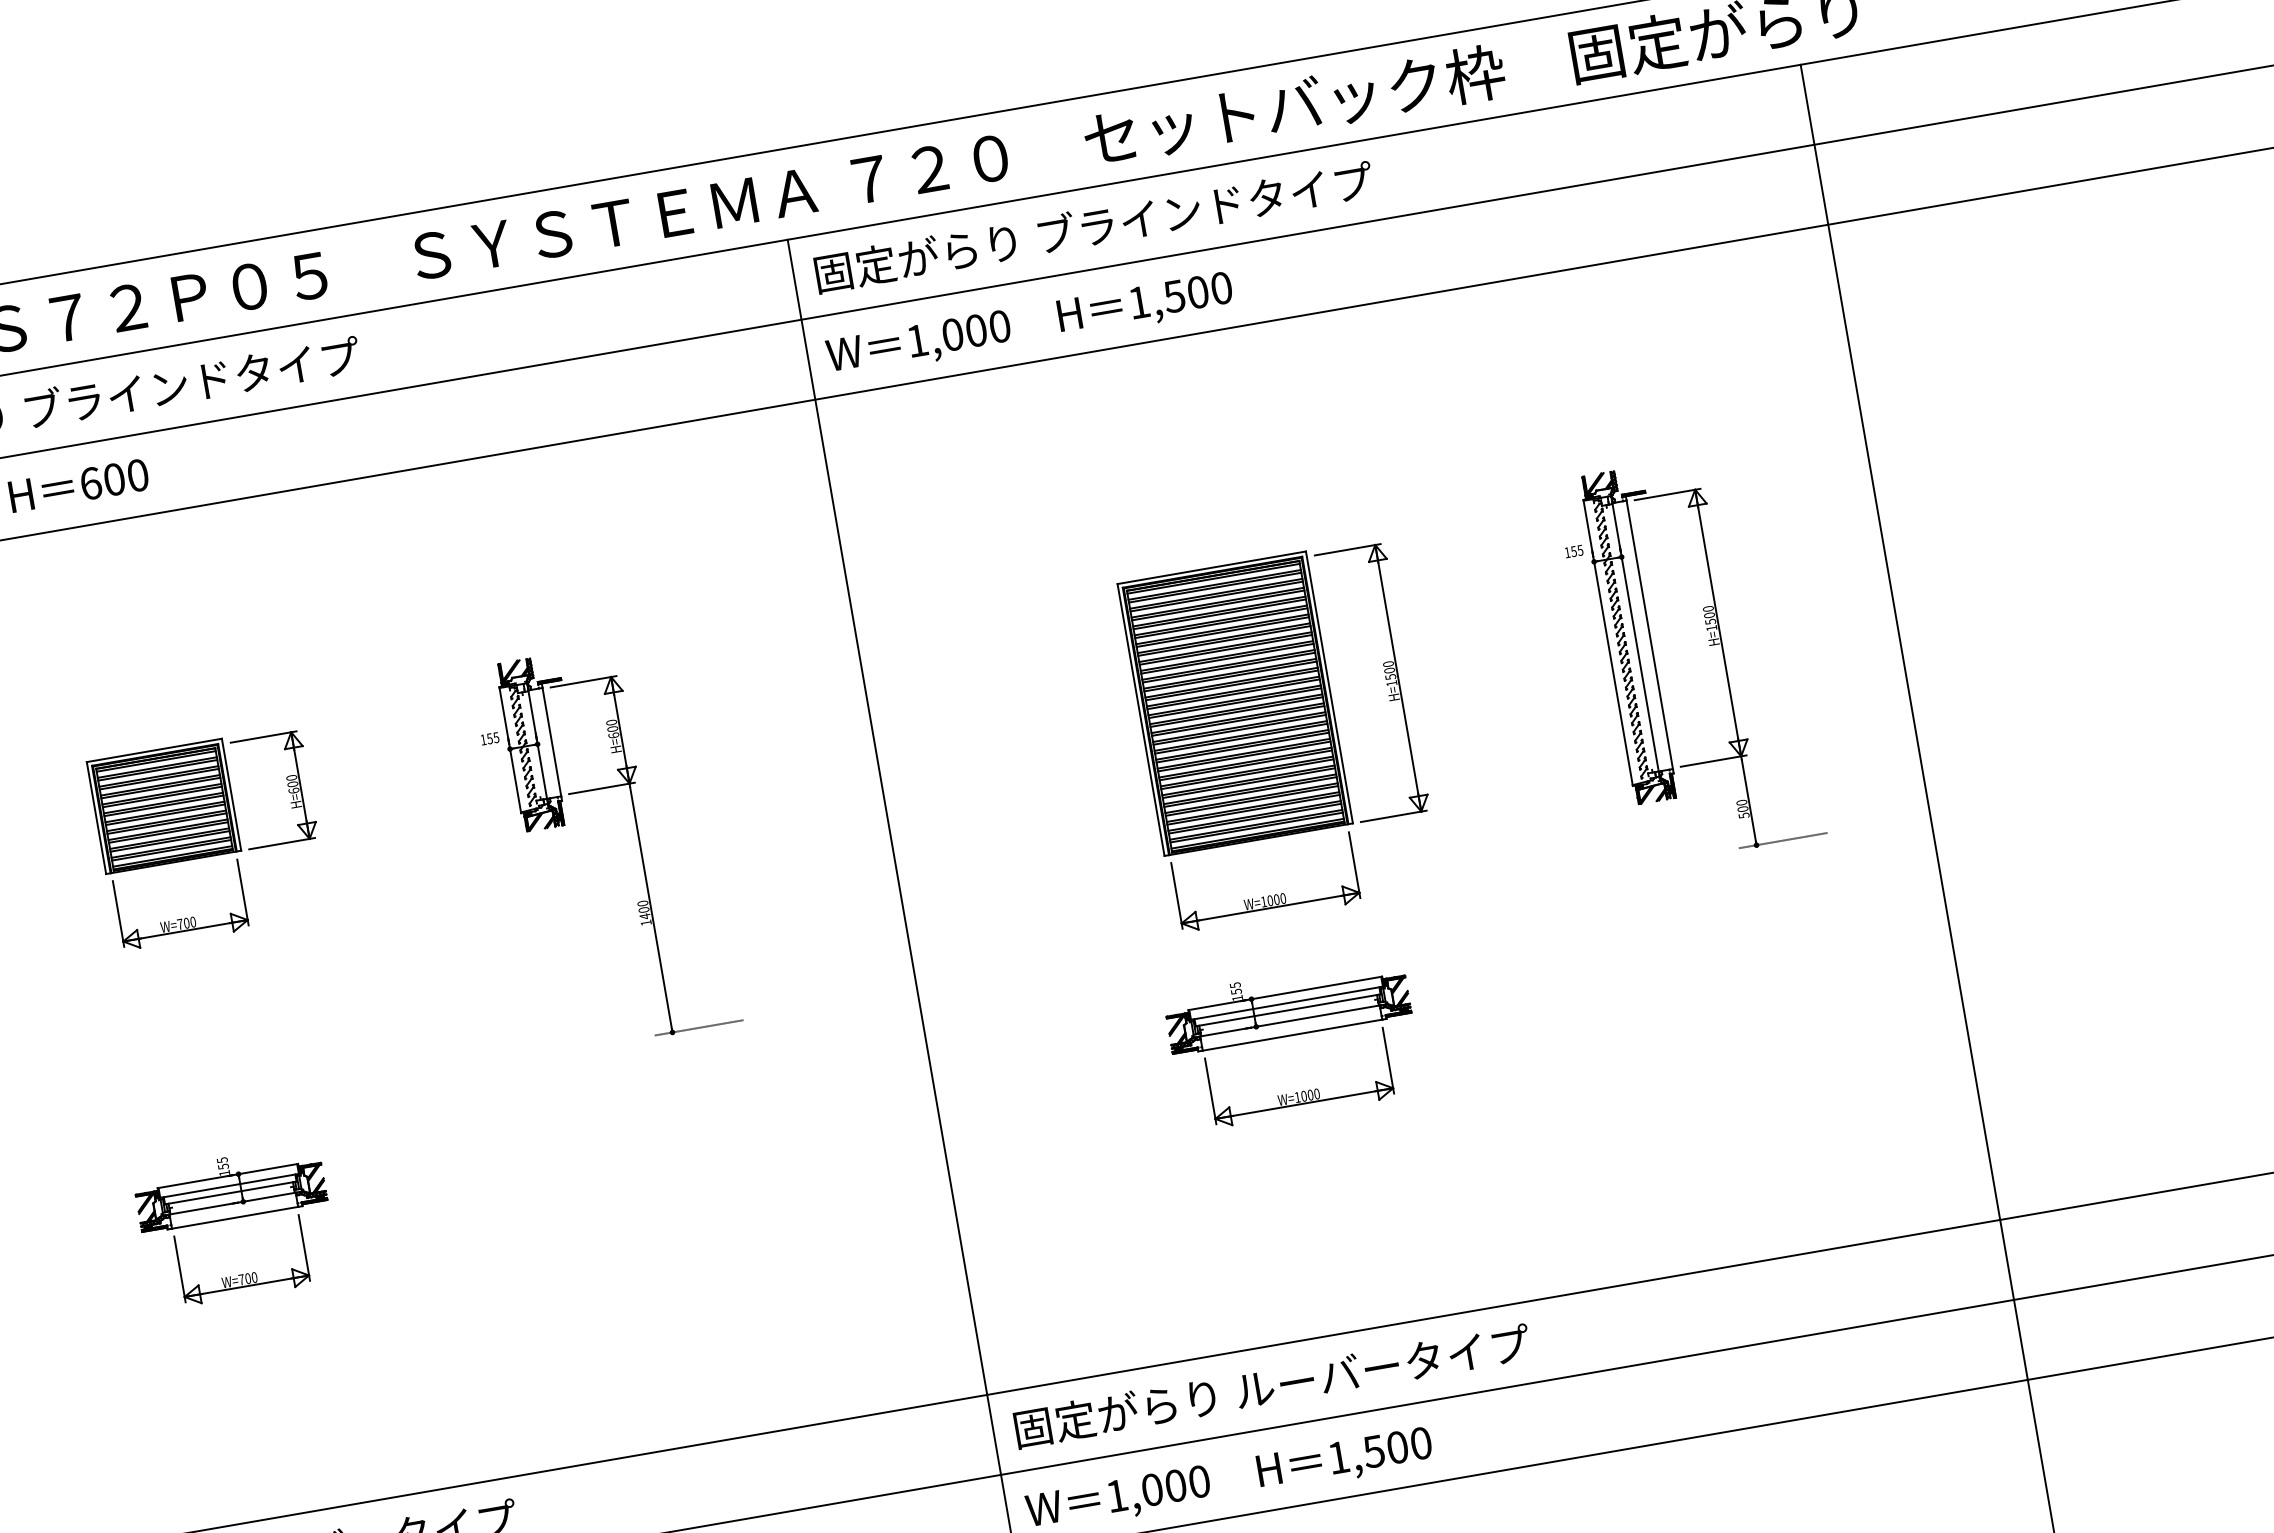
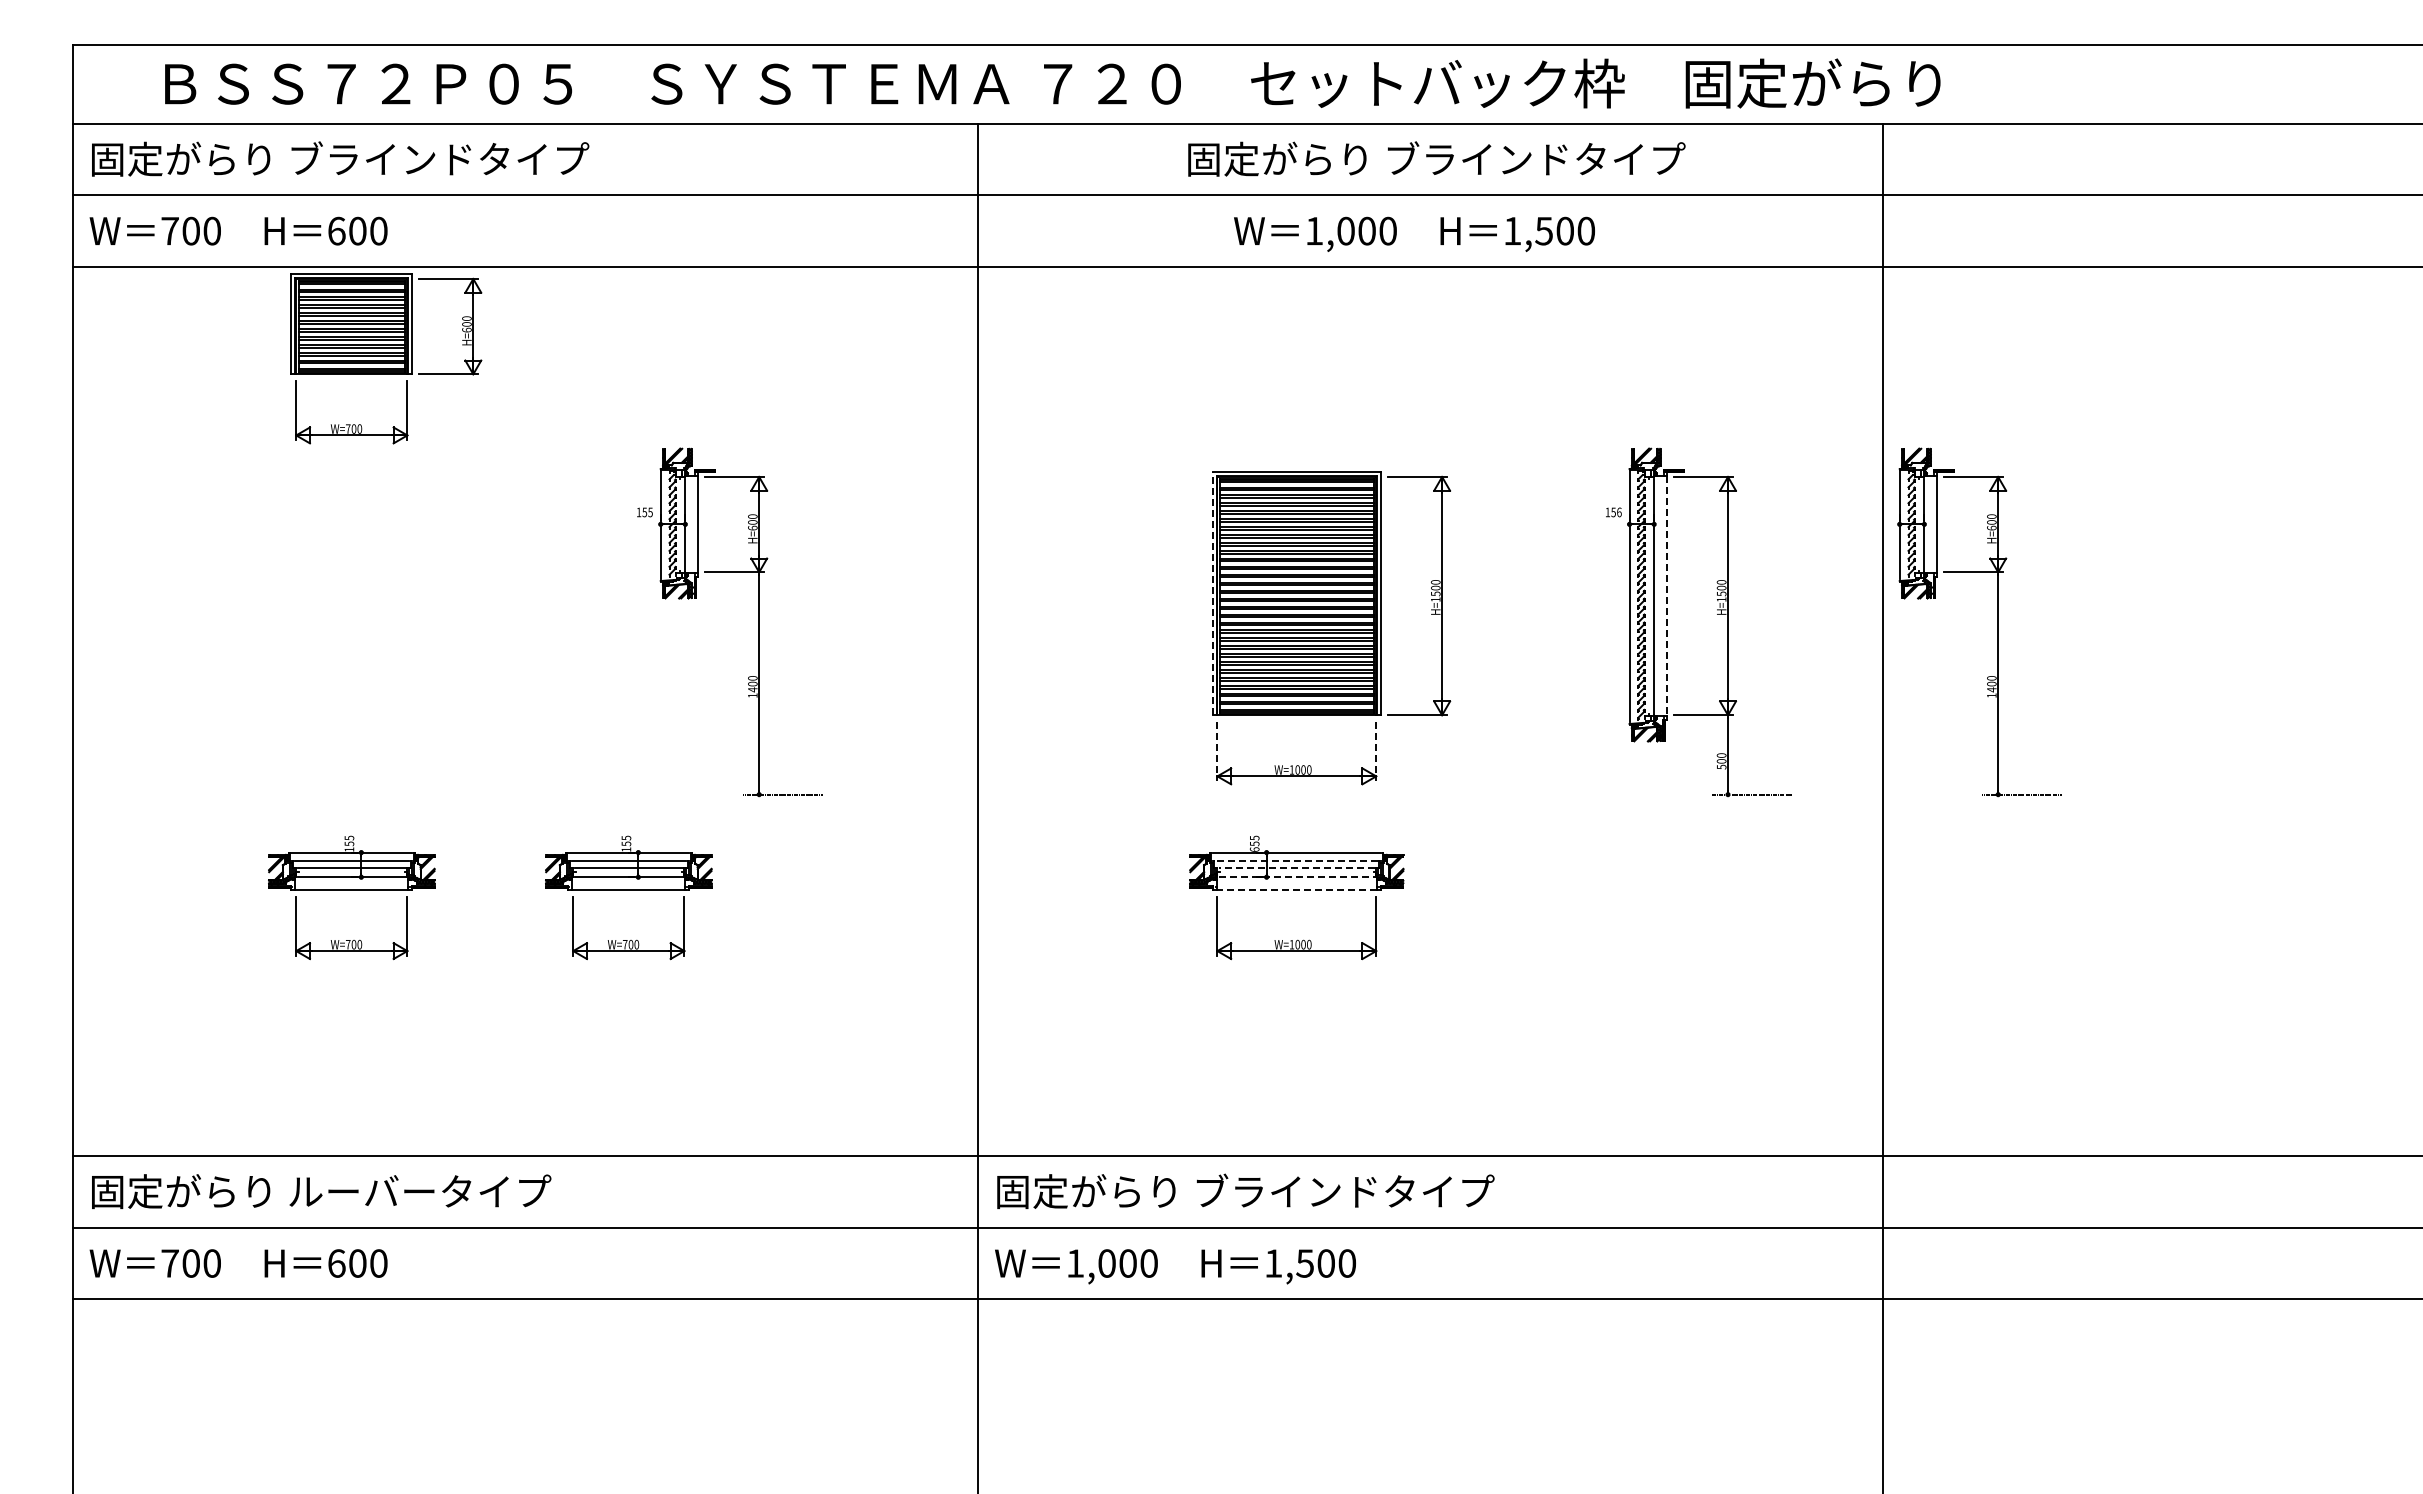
text: (1093, 226) -> (1436, 158), moved
text: (1030, 325) -> (1414, 234), moved
text: (1580, 550) -> (1619, 512), 155 -> 156
part: (2024, 600) -> (1997, 622), added
line: (1649, 635) -> (1666, 596), solid -> dashed
line: (1140, 719) -> (1212, 593), solid -> dashed
part: (209, 838) -> (386, 358), moved
line: (1355, 865) -> (1376, 752), solid -> dashed
line: (1177, 896) -> (1217, 752), solid -> dashed
text: (1237, 998) -> (1254, 849), 155 -> 655
line: (1286, 1003) -> (1296, 861), solid -> dashed
line: (1287, 1010) -> (1296, 867), solid -> dashed
line: (1289, 1021) -> (1296, 877), solid -> dashed
line: (1292, 1034) -> (1296, 889), solid -> dashed
part: (544, 1164) -> (628, 890), added
text: (1403, 1362) -> (1344, 1190), 固定がらり ルーバータイプ -> 固定がらり ブラインドタイプ

